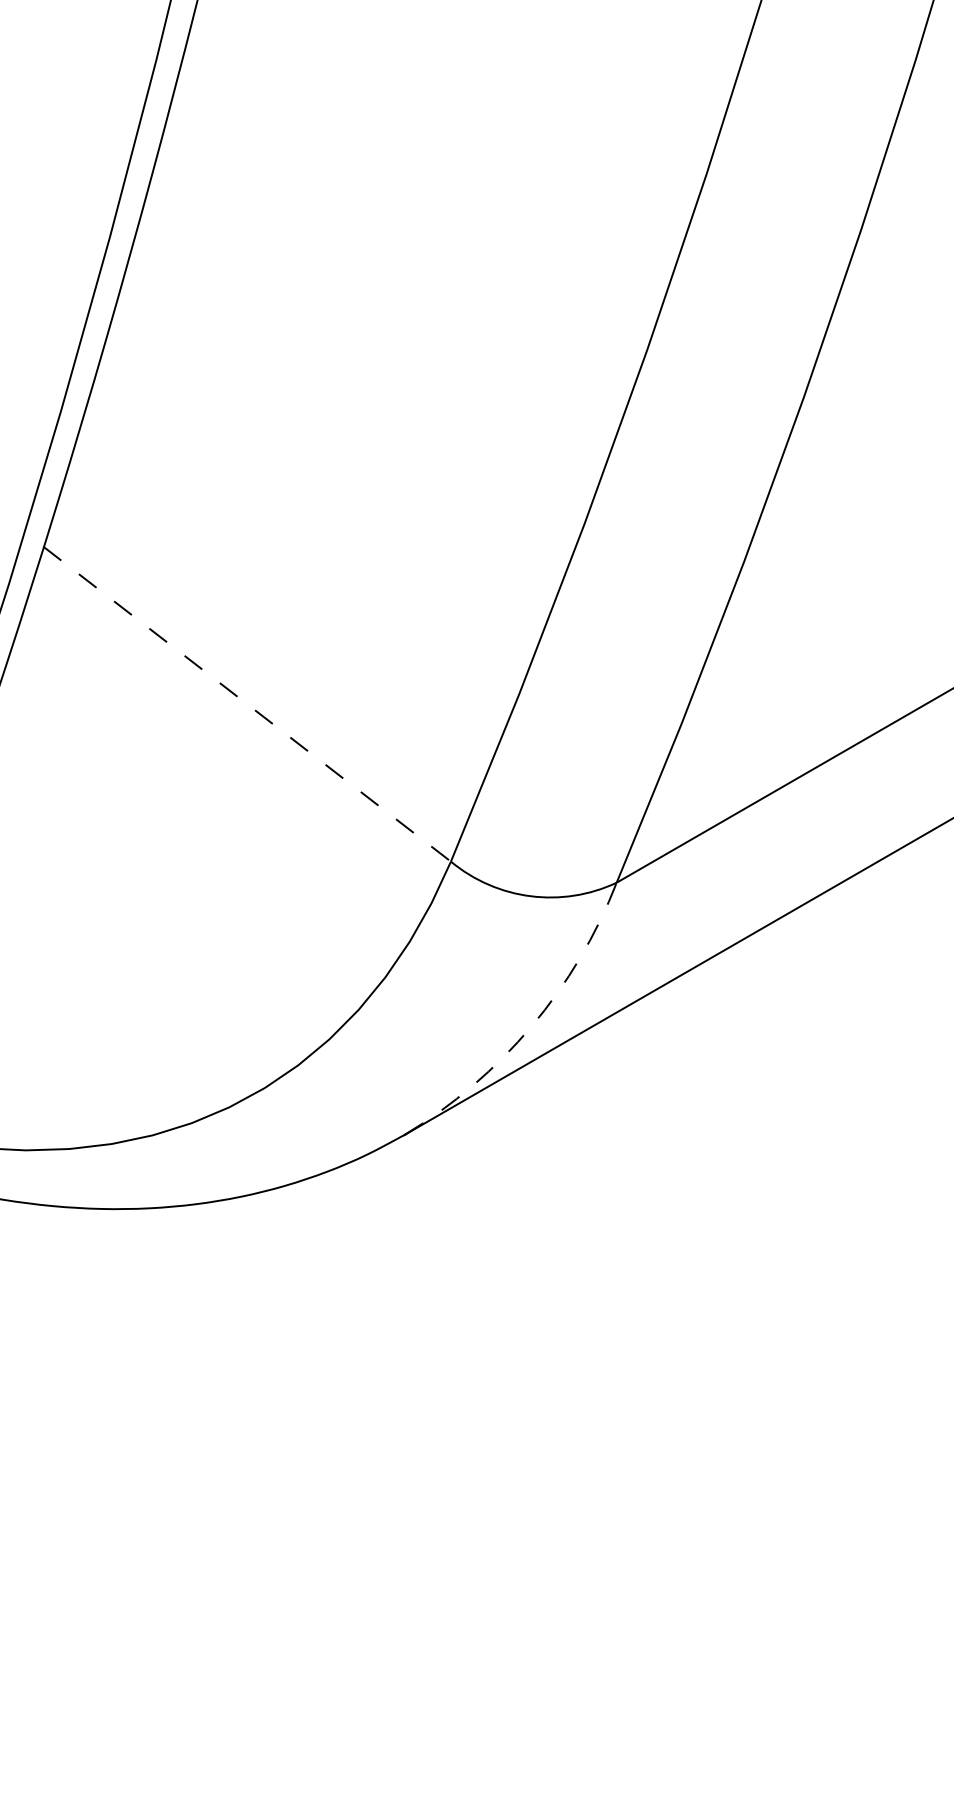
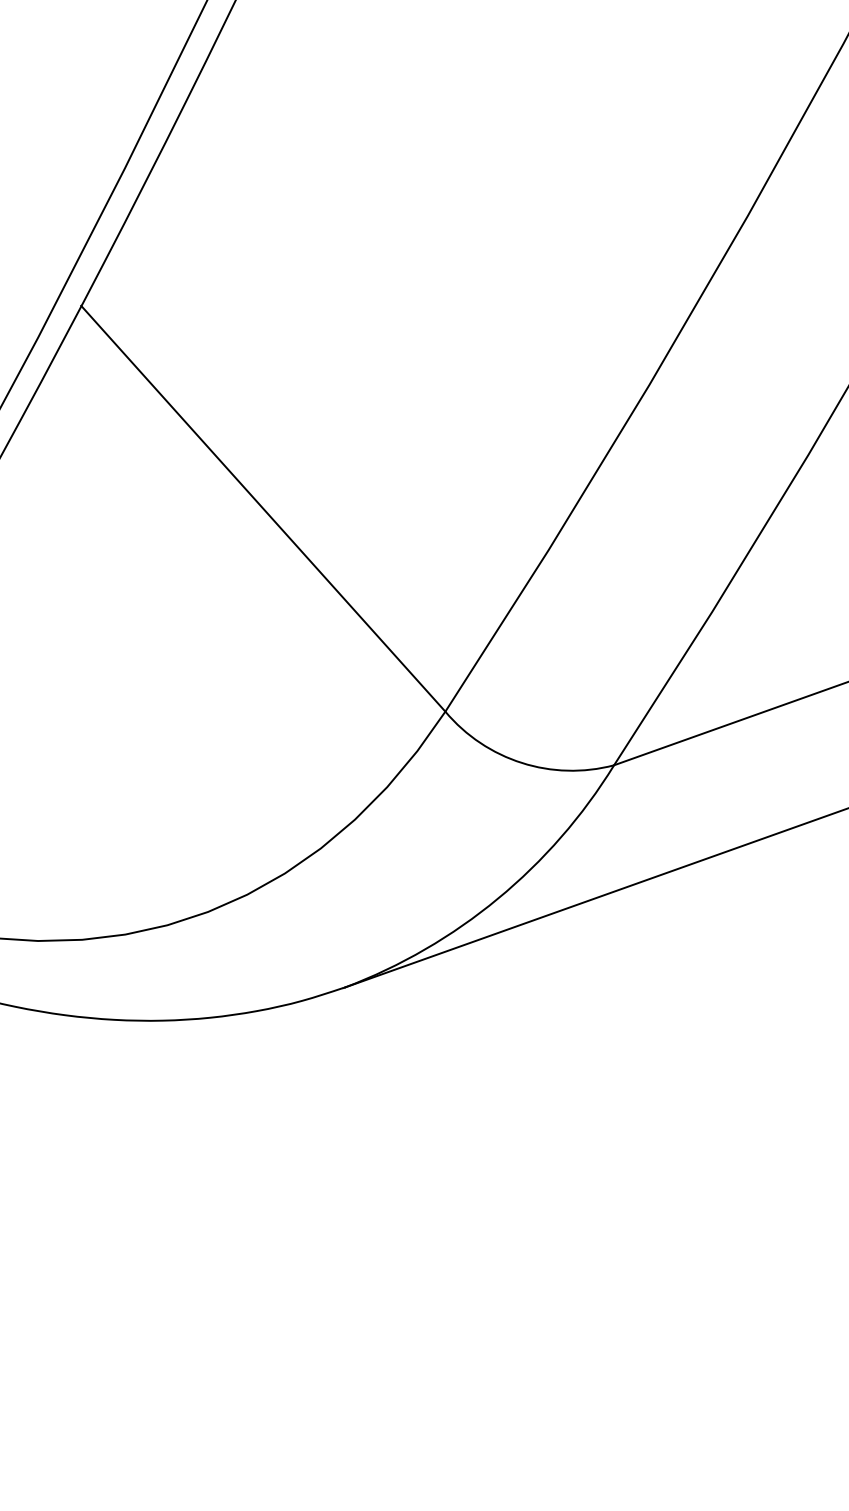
line: (247, 704) -> (263, 509), dashed -> solid
arc: (531, 1026) -> (497, 898), dashed -> solid

